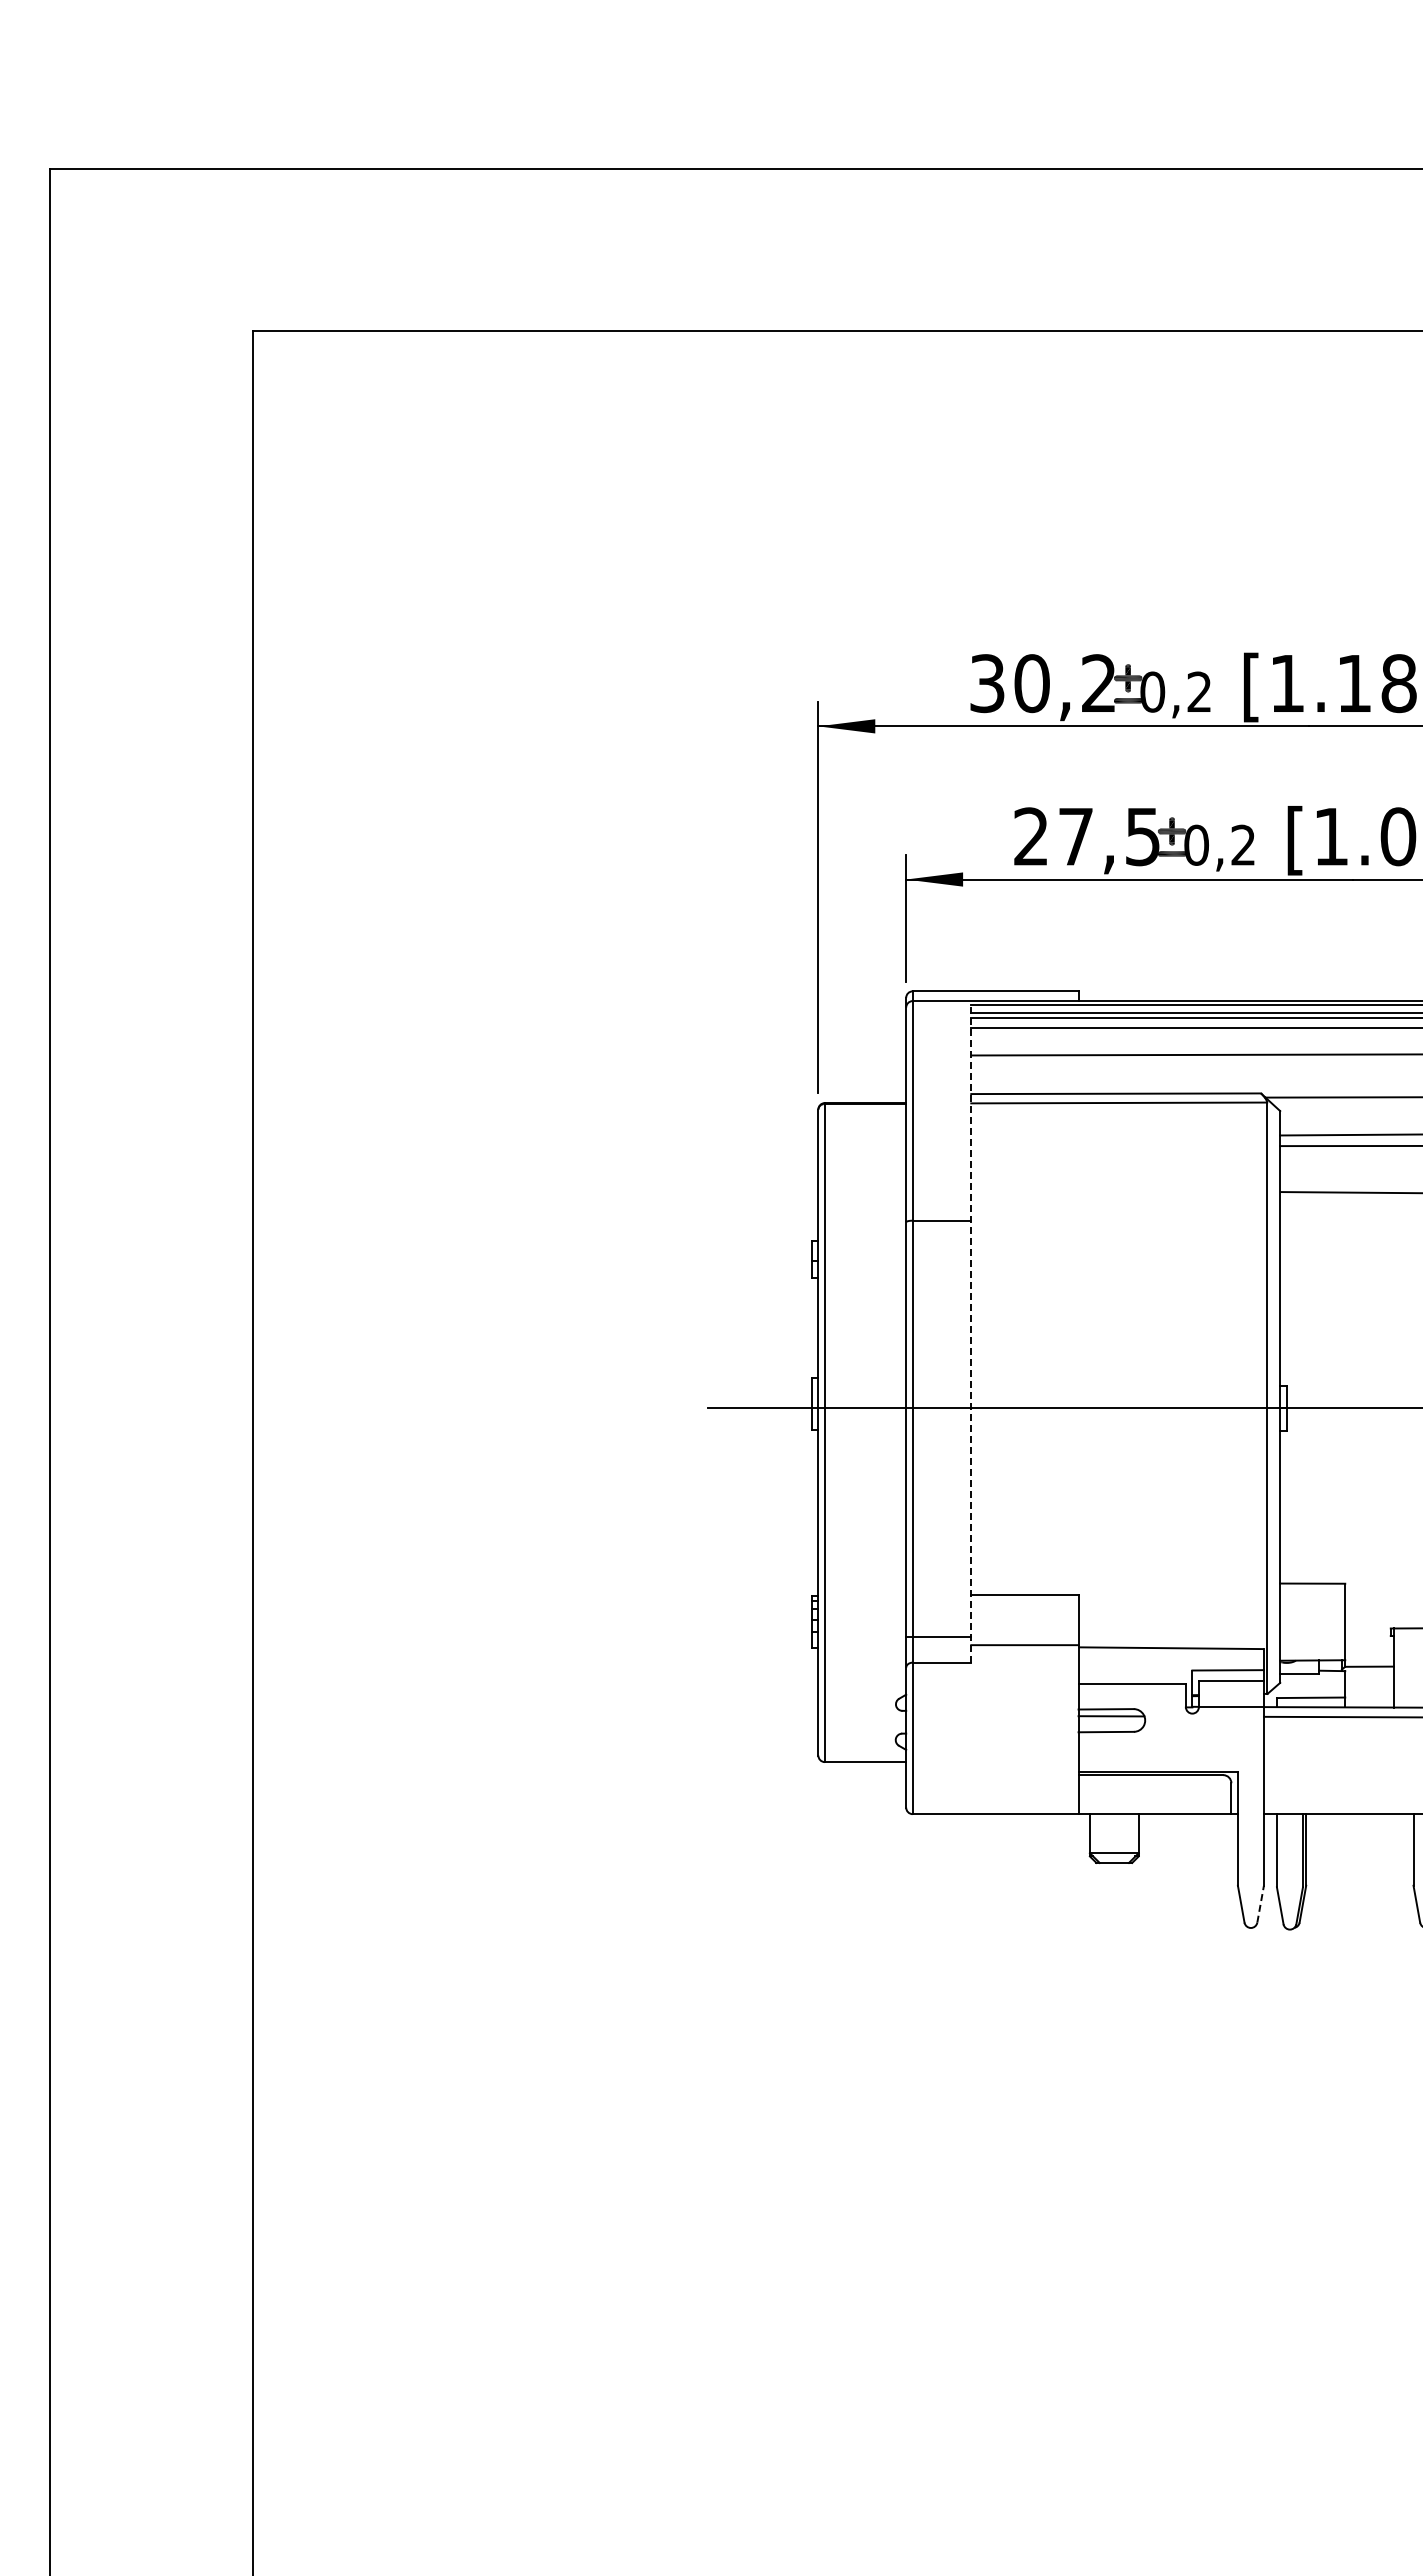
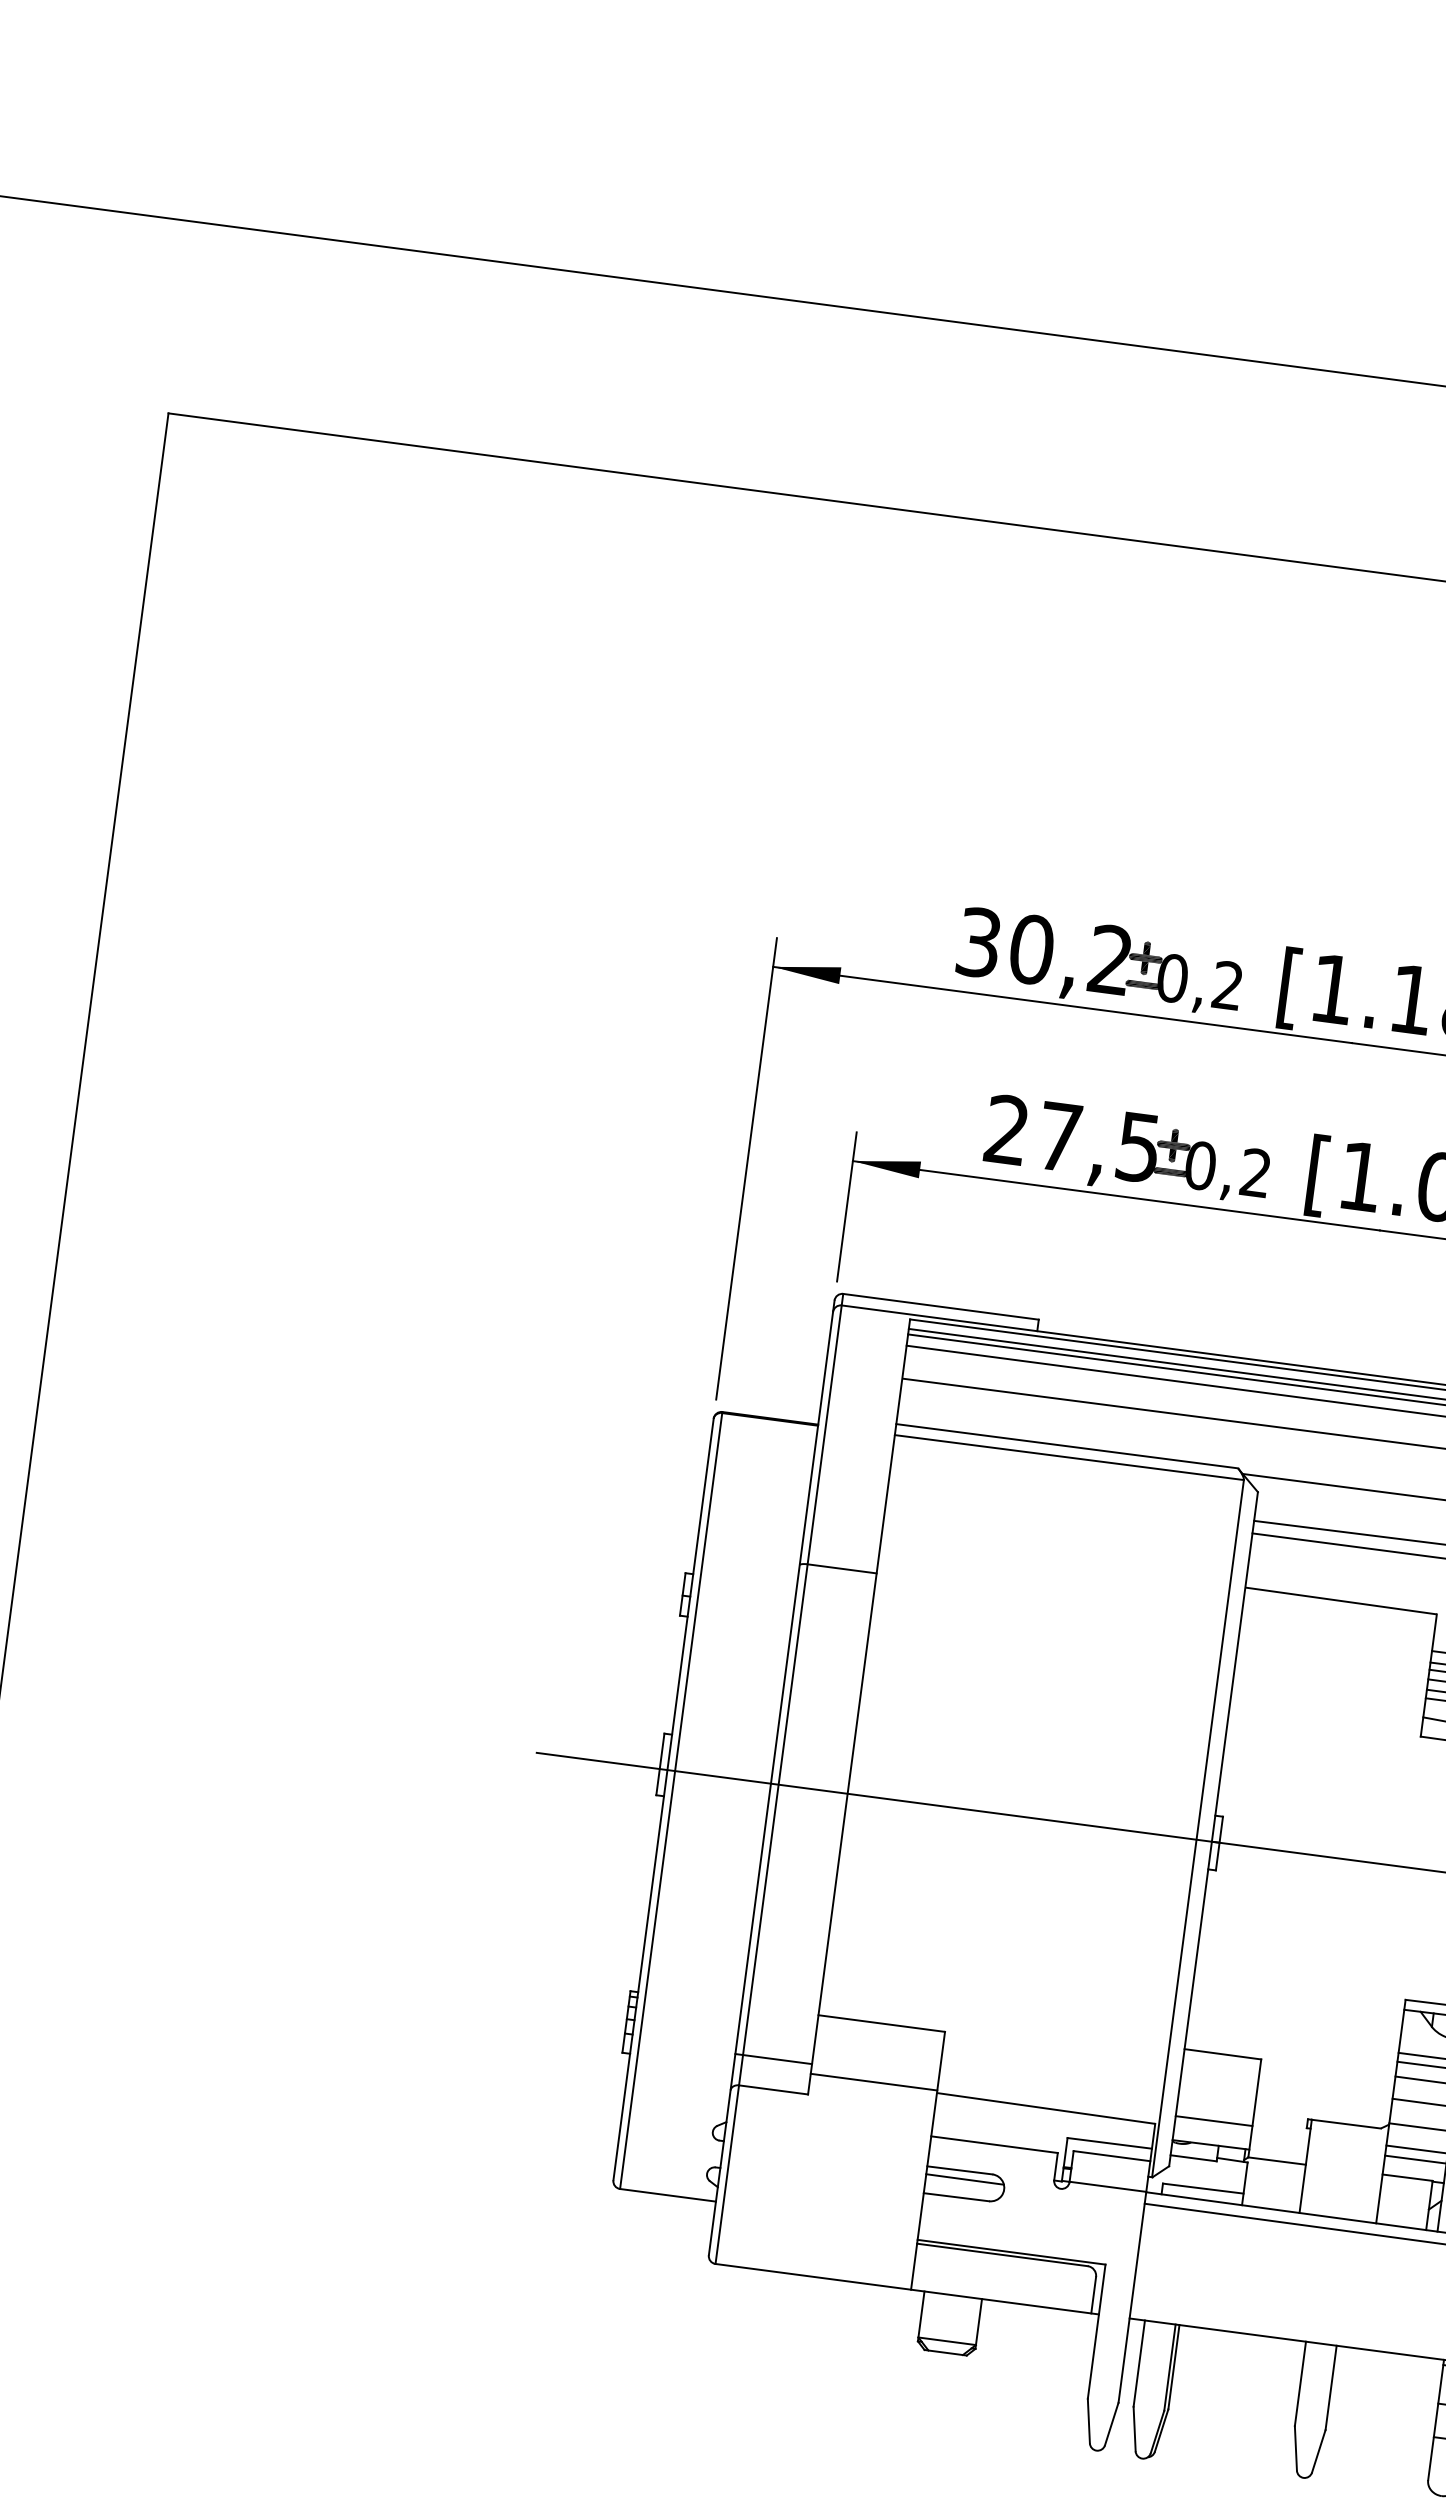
line: (971, 1333) -> (859, 1706), dashed -> solid
line: (1312, 1640) -> (1213, 2121), added
line: (1260, 1904) -> (1111, 2424), dashed -> solid

